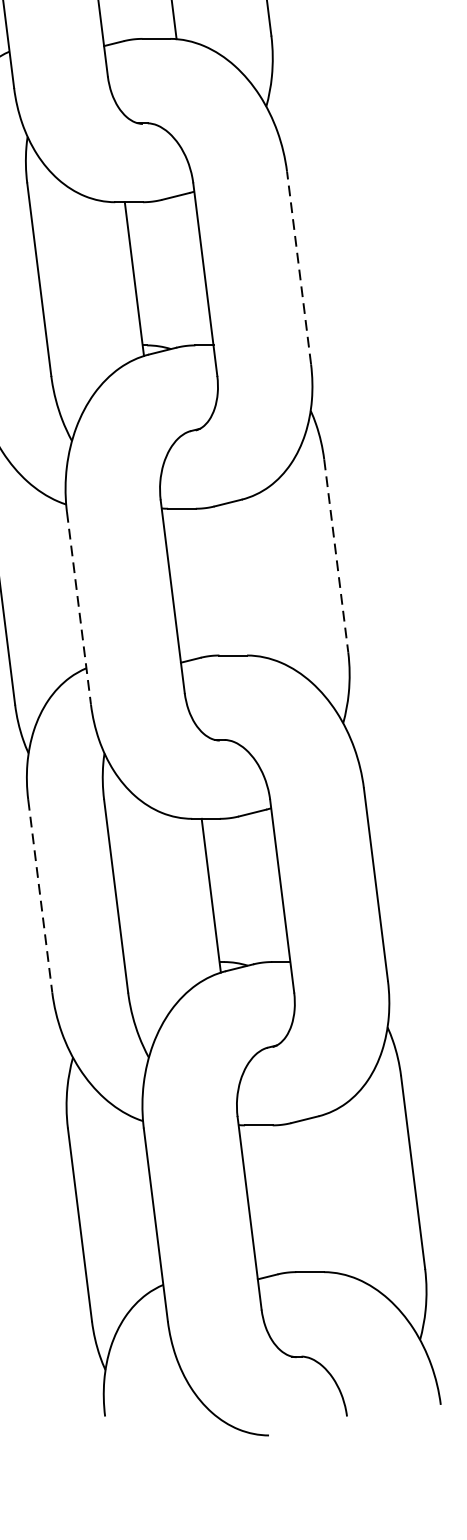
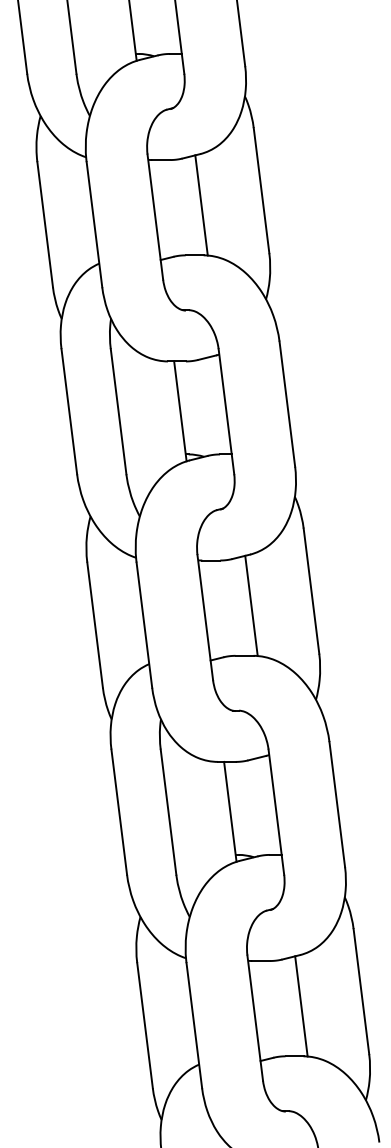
line: (299, 266) -> (287, 403), dashed -> solid
line: (336, 556) -> (311, 591), dashed -> solid
line: (243, 577) -> (251, 605), added
line: (79, 608) -> (144, 625), dashed -> solid
line: (40, 896) -> (119, 812), dashed -> solid
line: (320, 1195) -> (301, 1006), added

